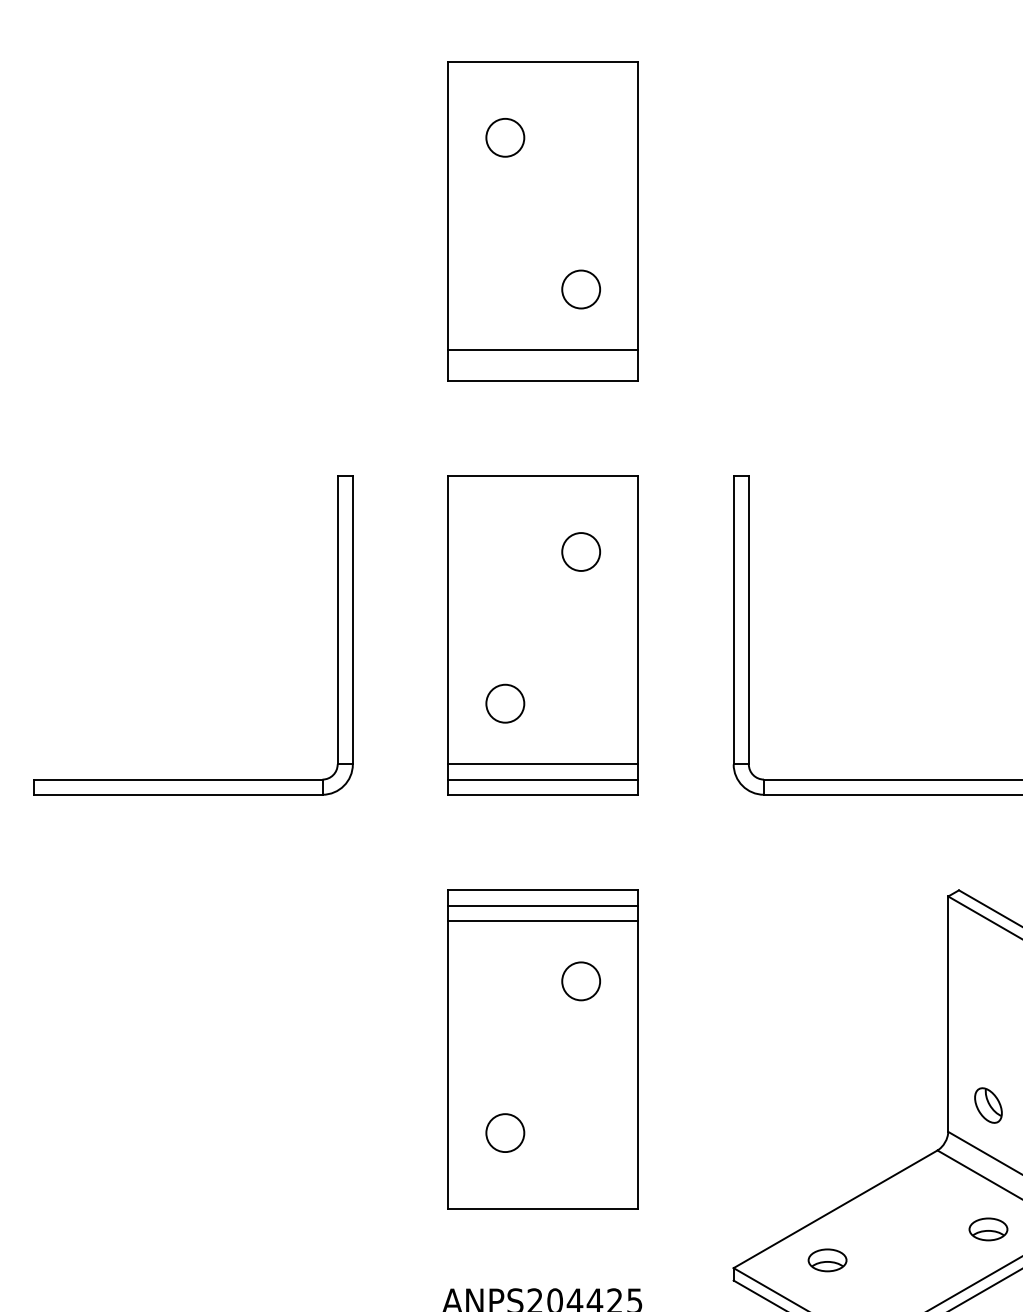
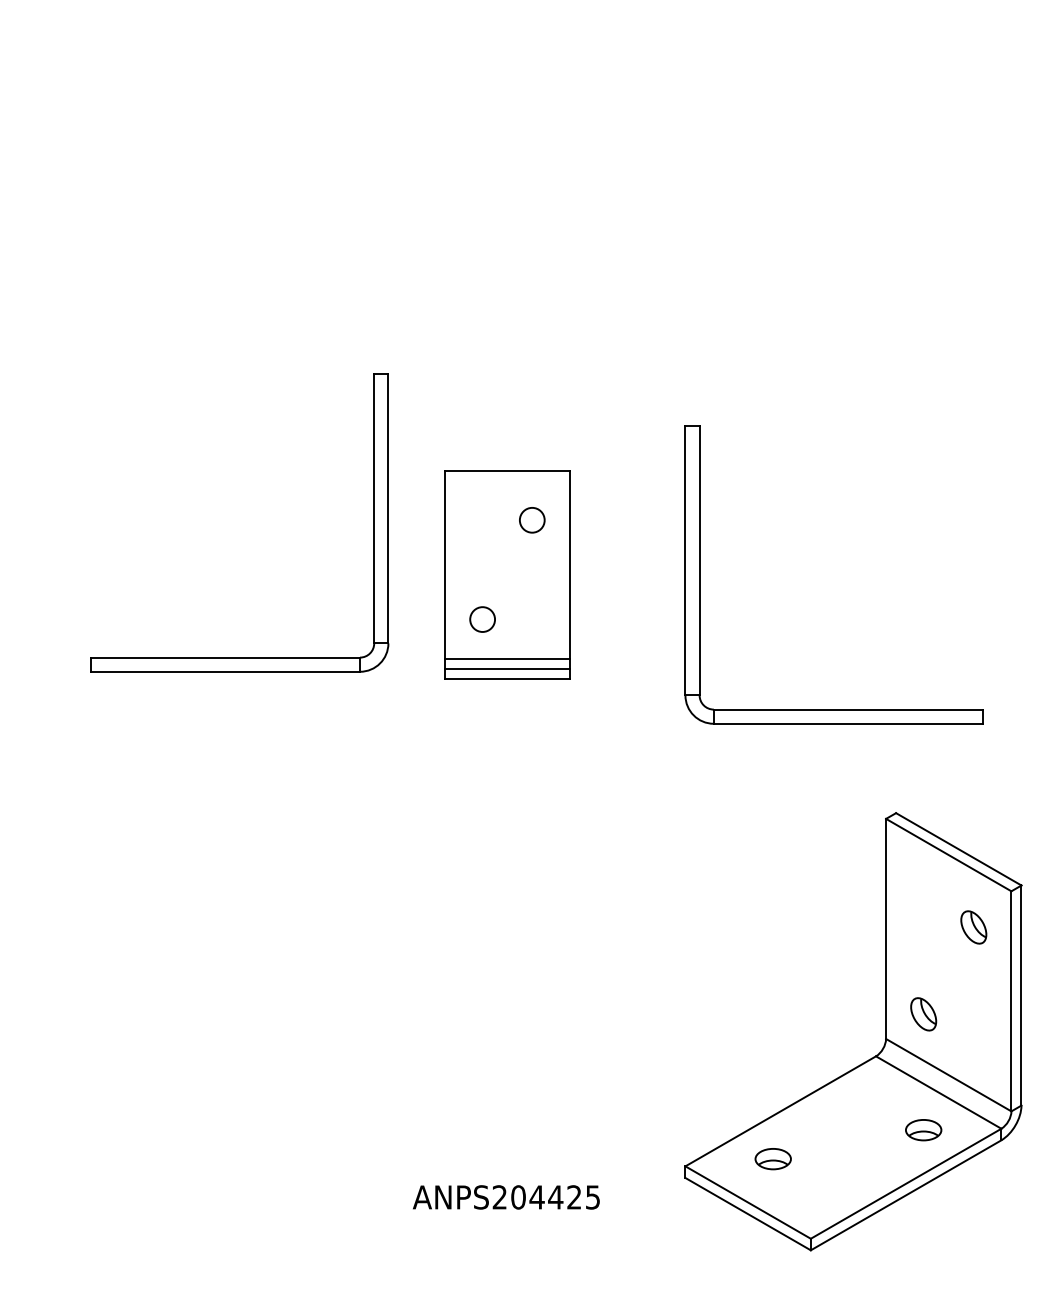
part: (543, 221) -> (507, 187), removed
part: (336, 635) -> (373, 522), moved
part: (543, 635) -> (507, 574), size x0.7
part: (543, 1049) -> (507, 961), removed

